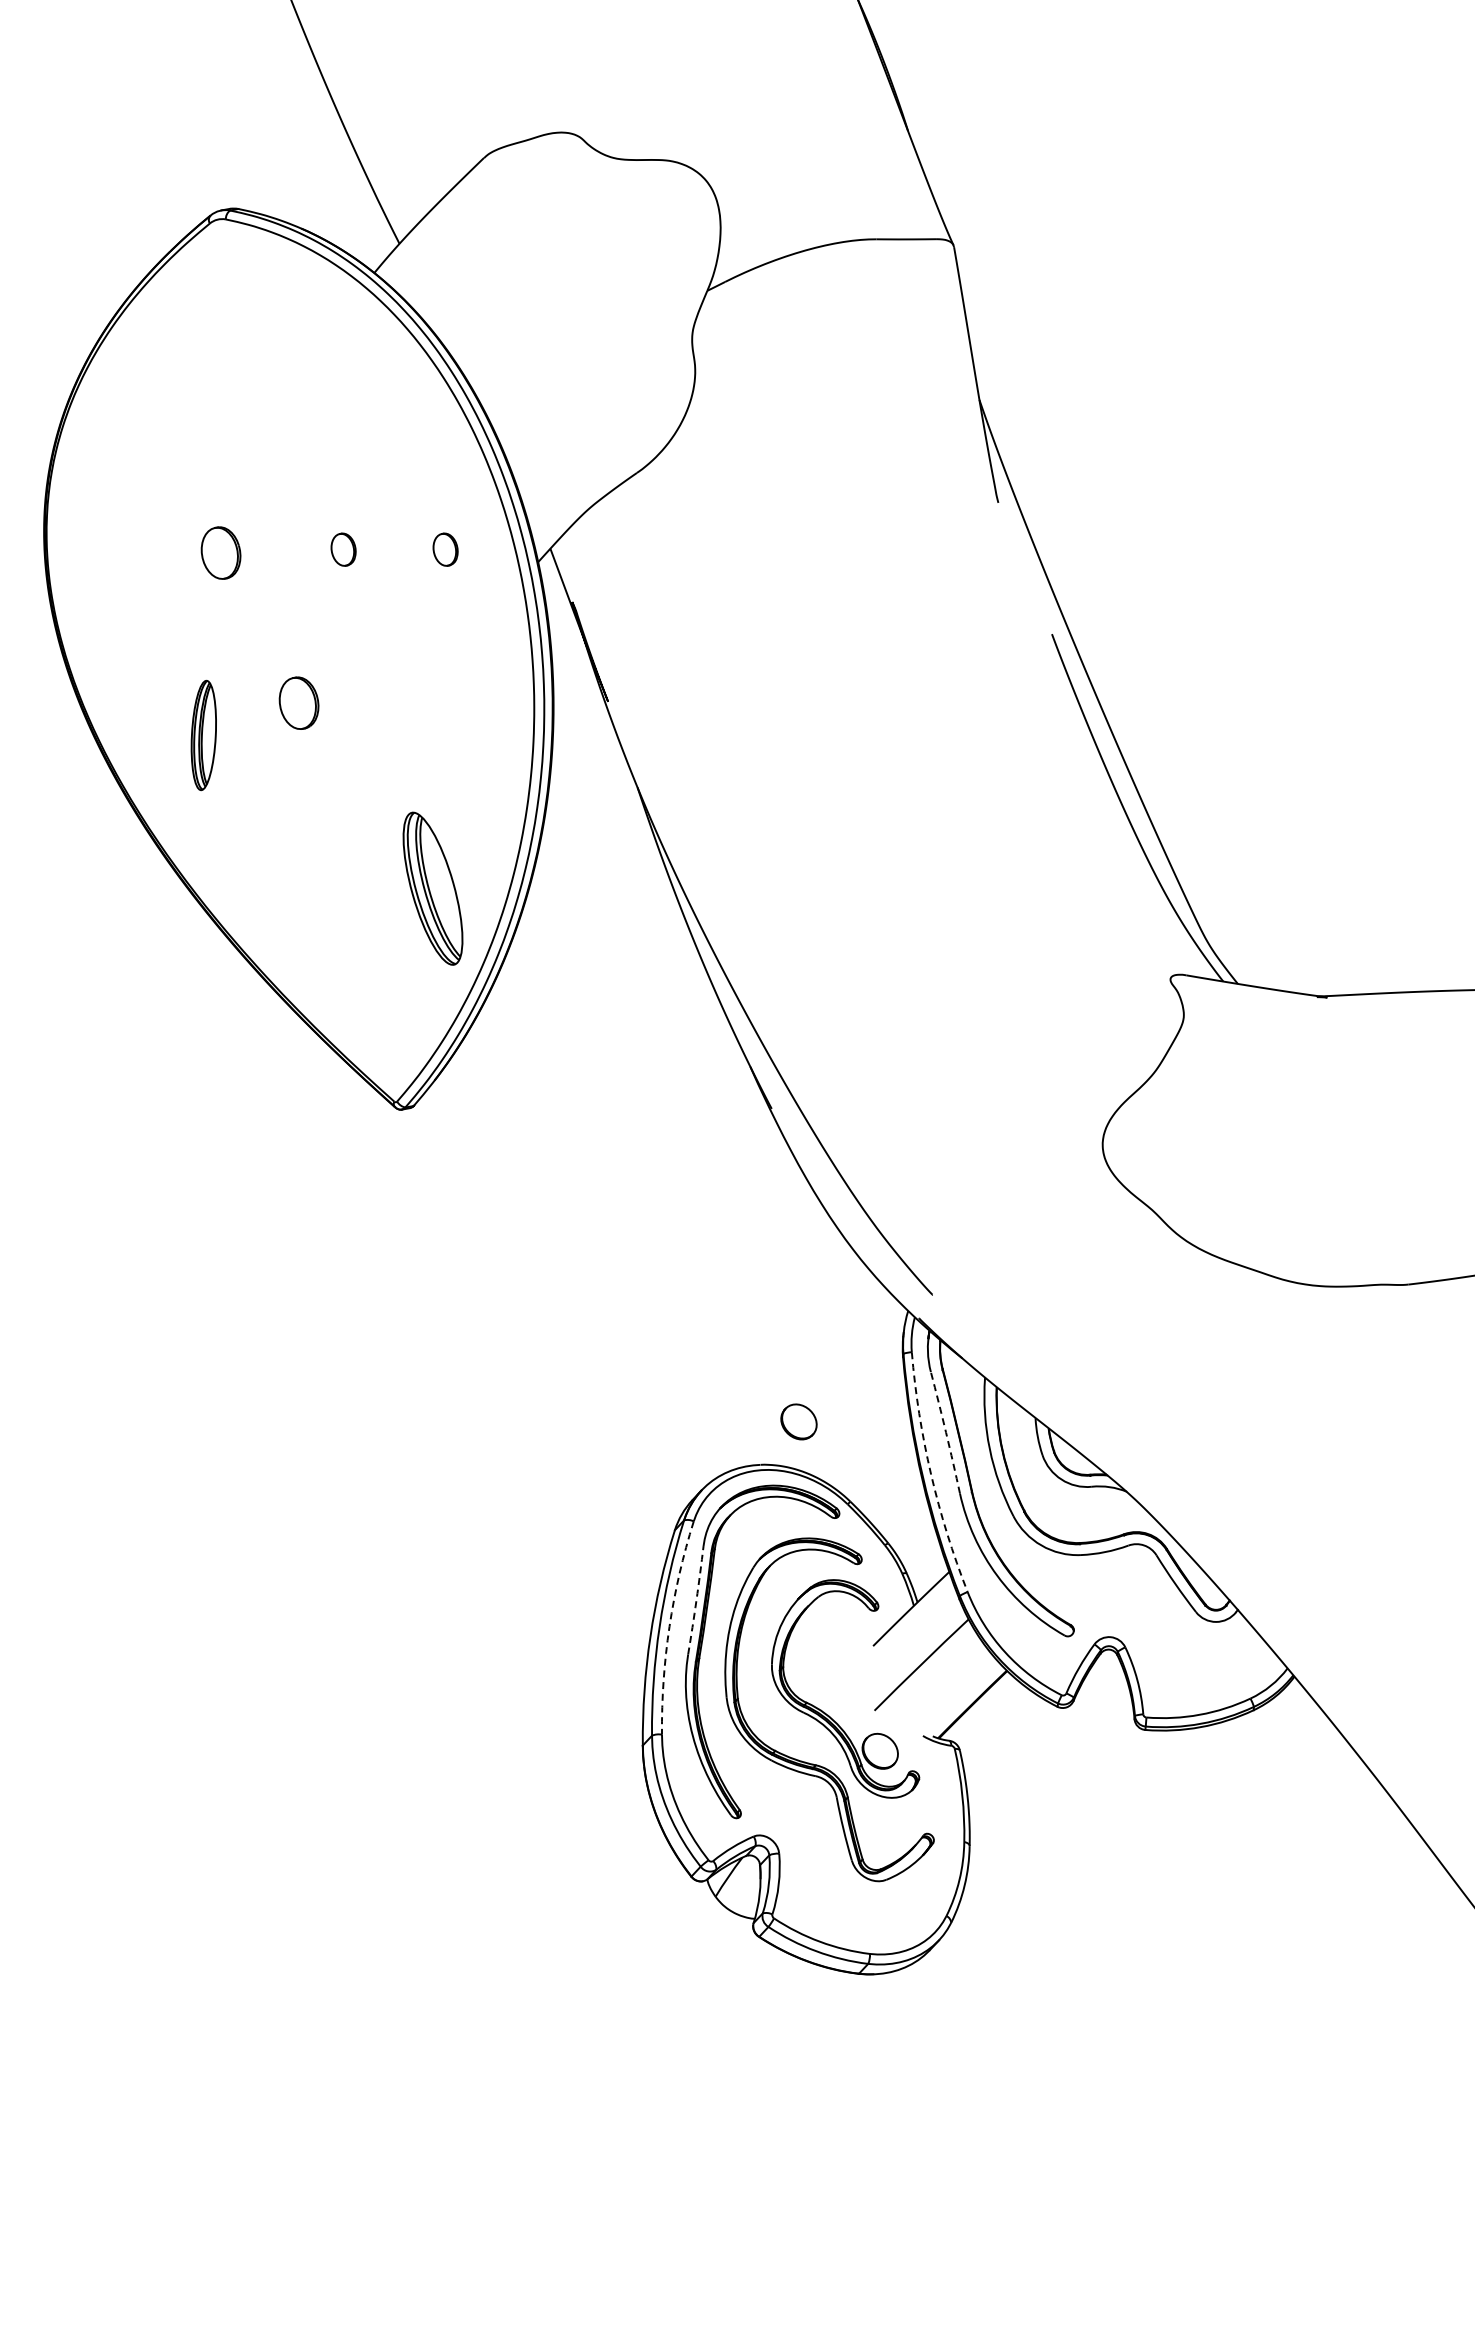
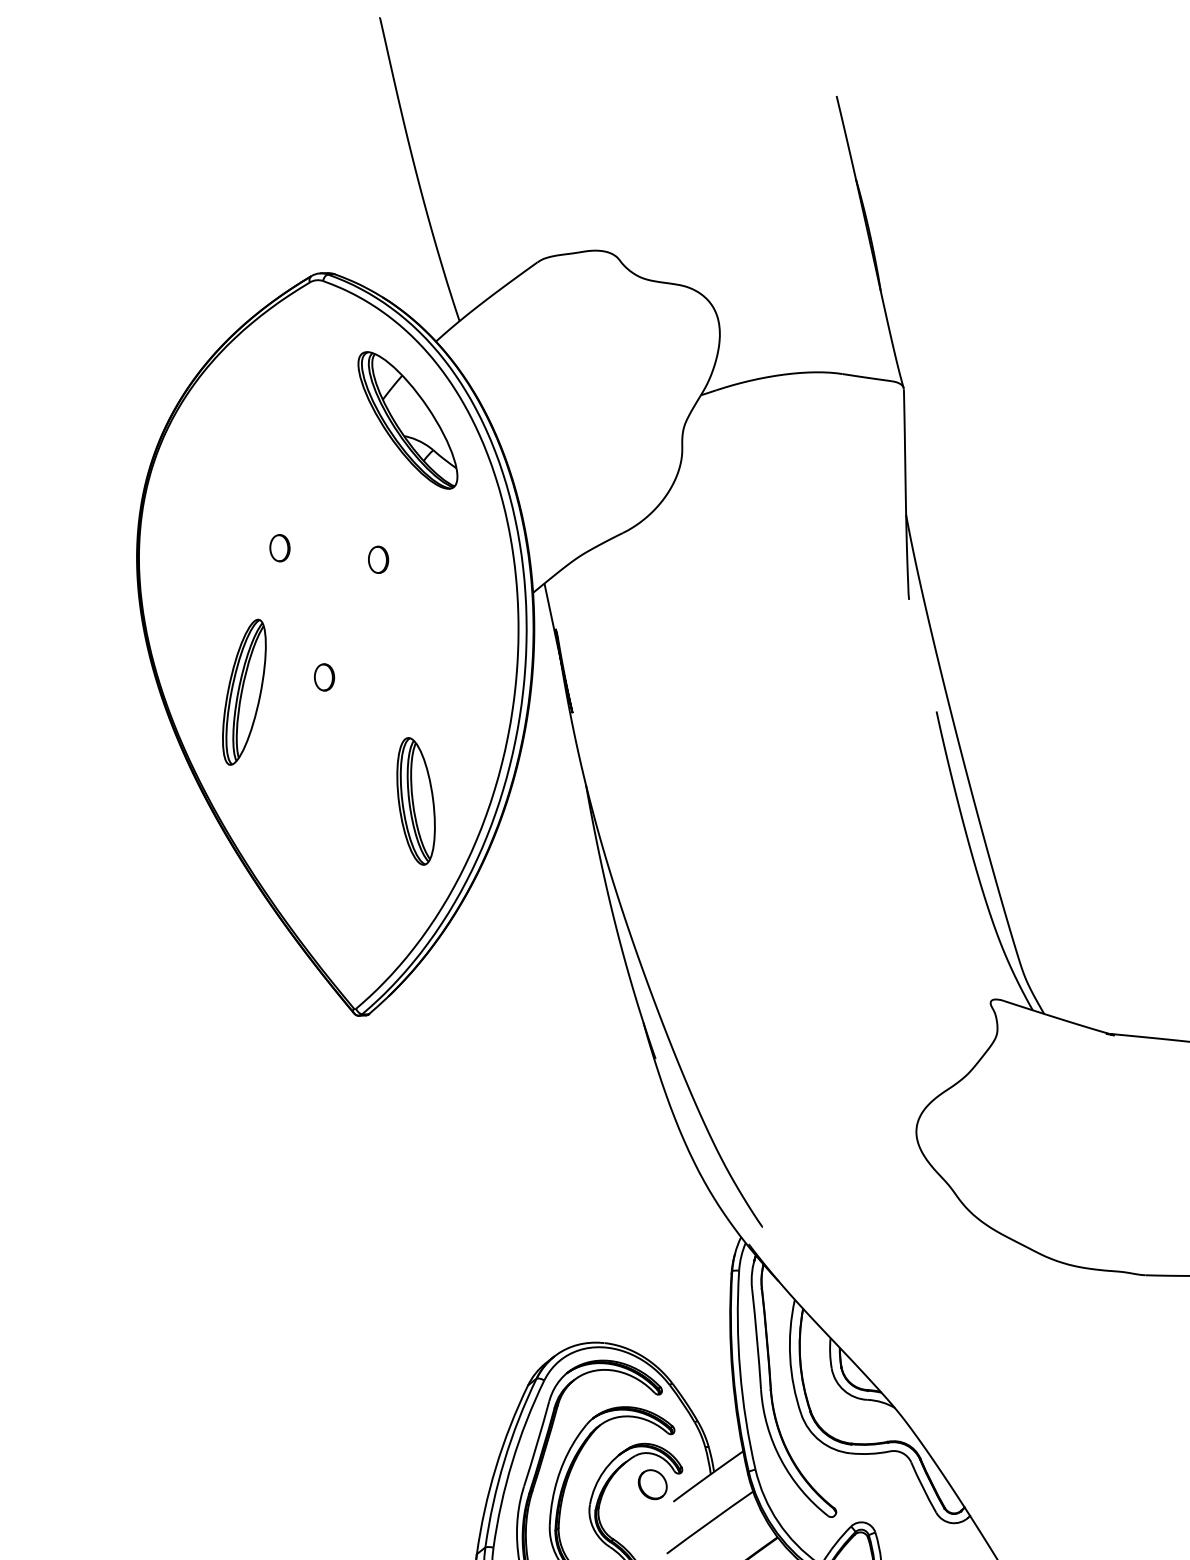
part: (354, 374) -> (408, 420), added
part: (445, 549) -> (460, 571), removed
part: (221, 553) -> (280, 548), size x0.62
part: (298, 702) -> (324, 677), size x0.62
part: (203, 735) -> (244, 692), size x1.67
part: (432, 888) -> (415, 801), moved
part: (798, 1421) -> (652, 1484), moved
arc: (946, 1432) -> (757, 1339), dashed -> solid
arc: (931, 1474) -> (740, 1371), dashed -> solid
arc: (696, 1600) -> (537, 1444), dashed -> solid
arc: (669, 1626) -> (512, 1461), dashed -> solid

